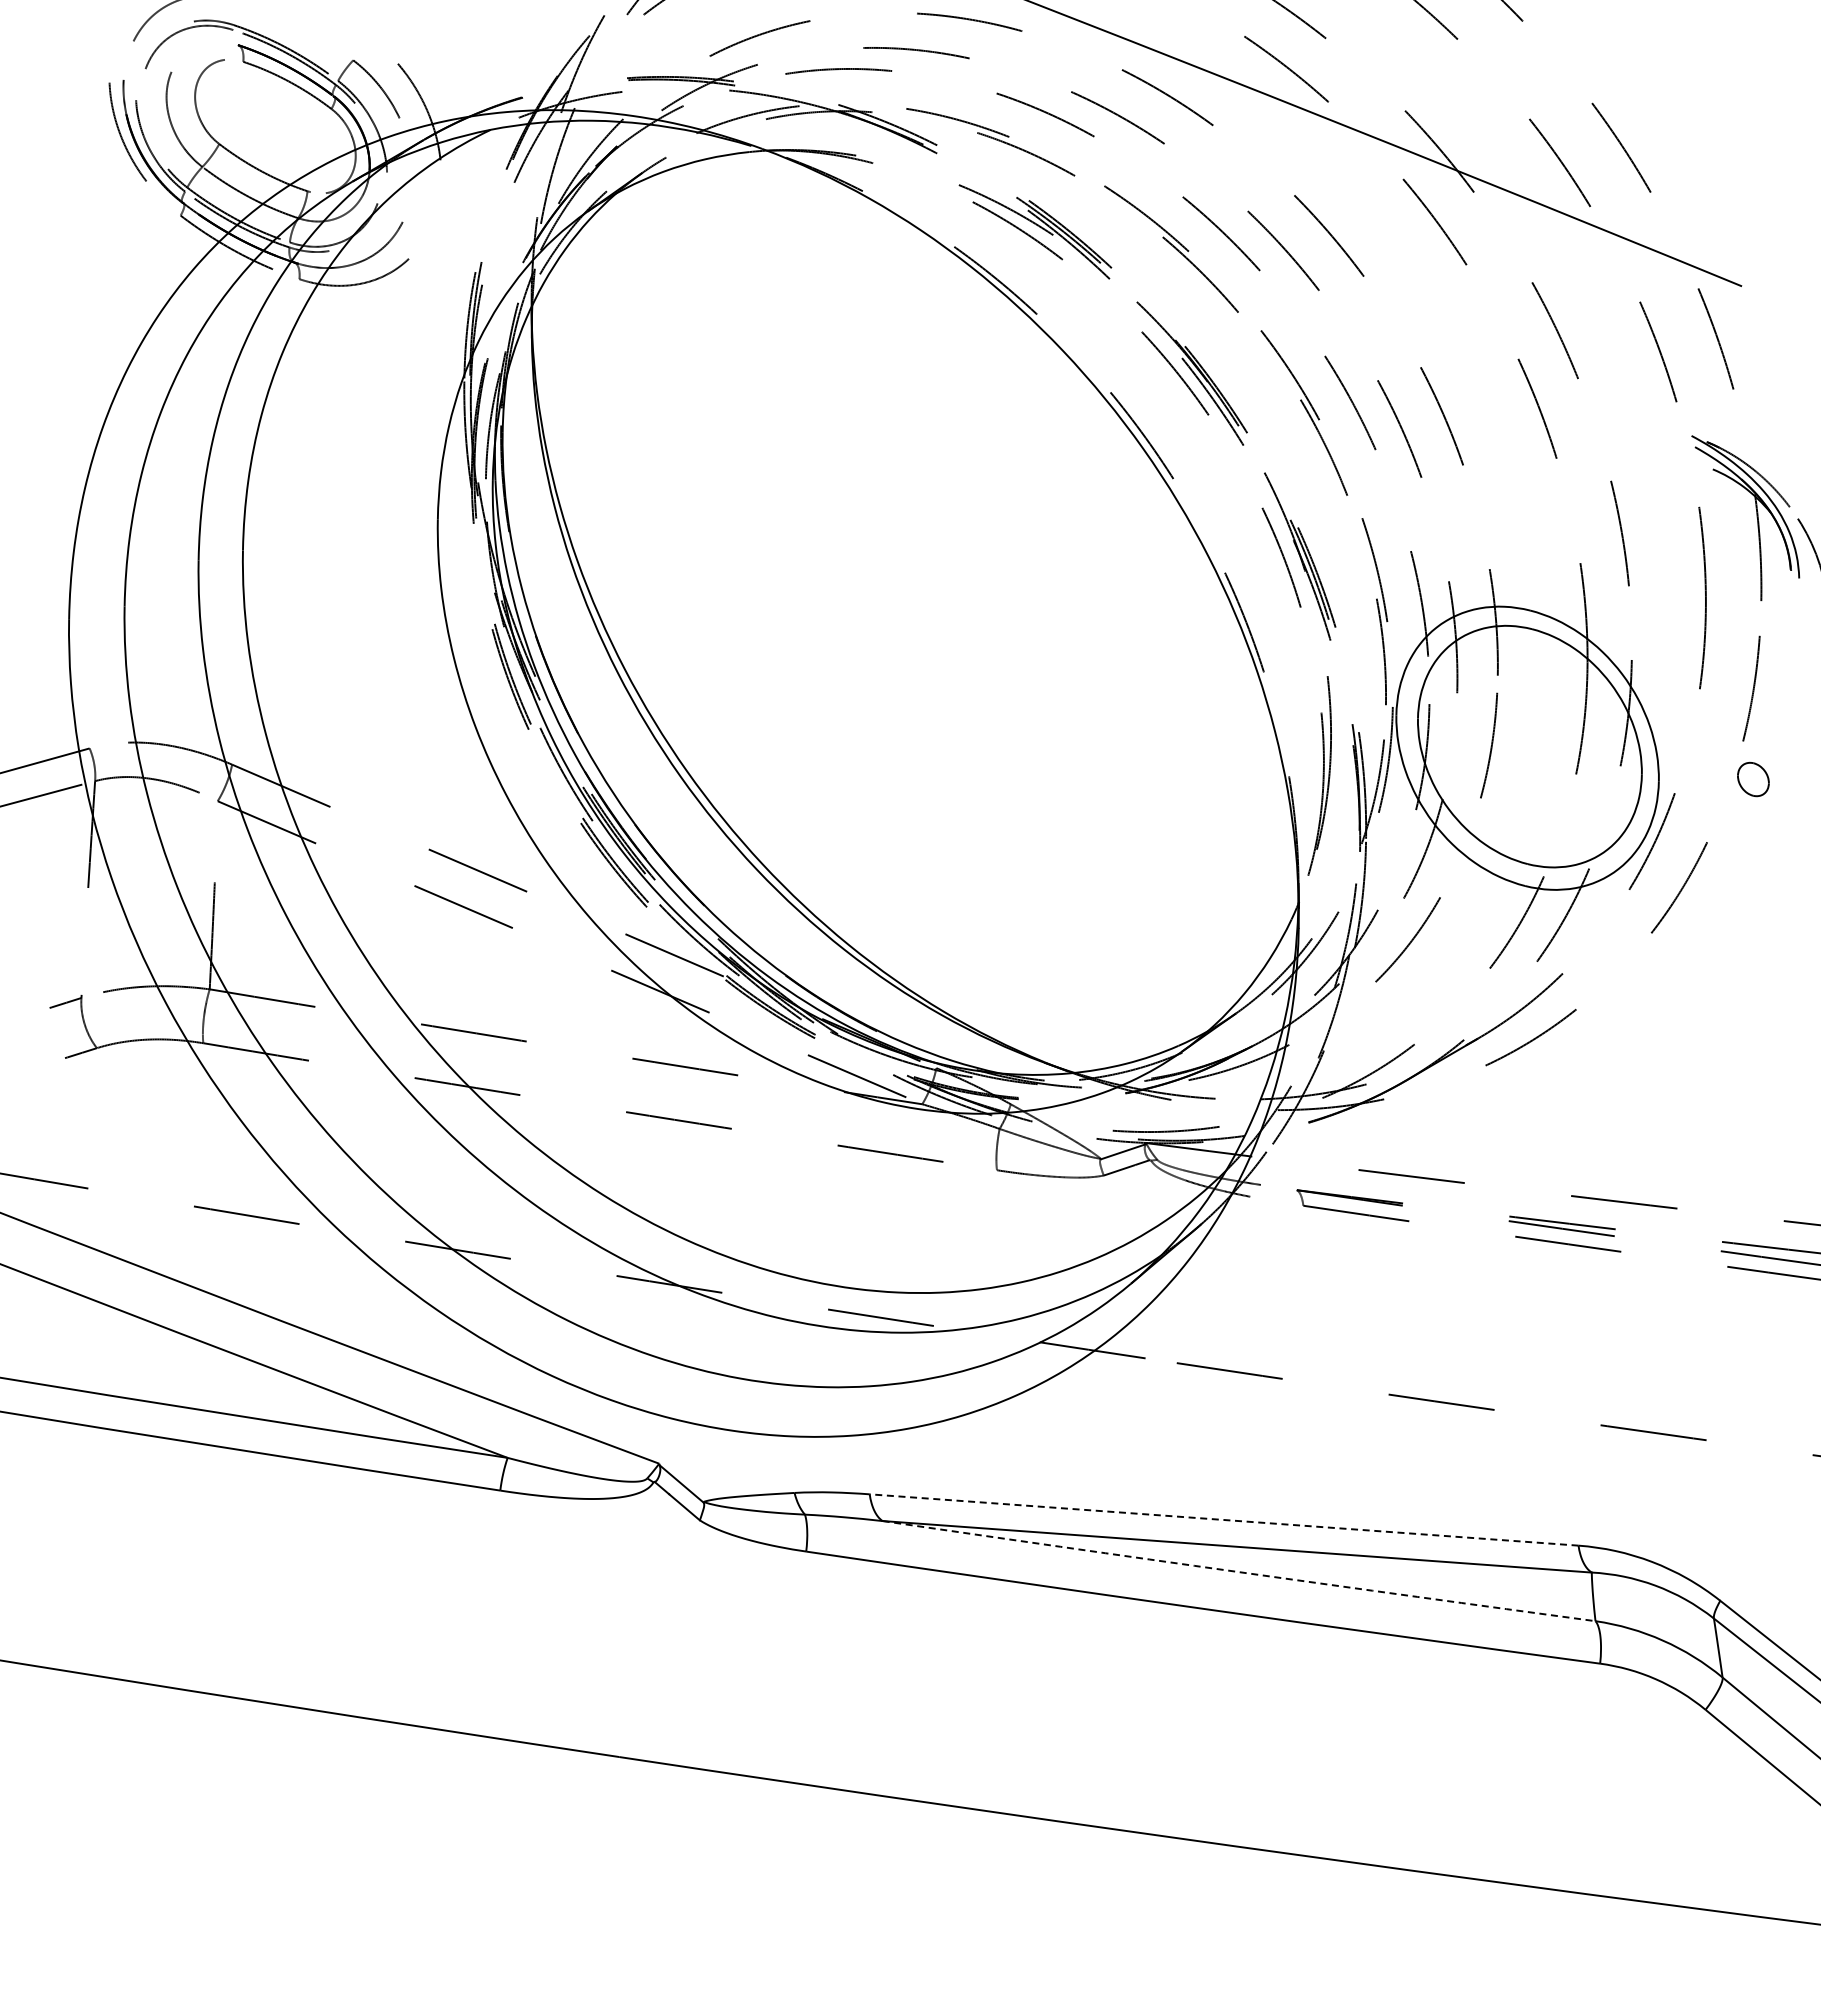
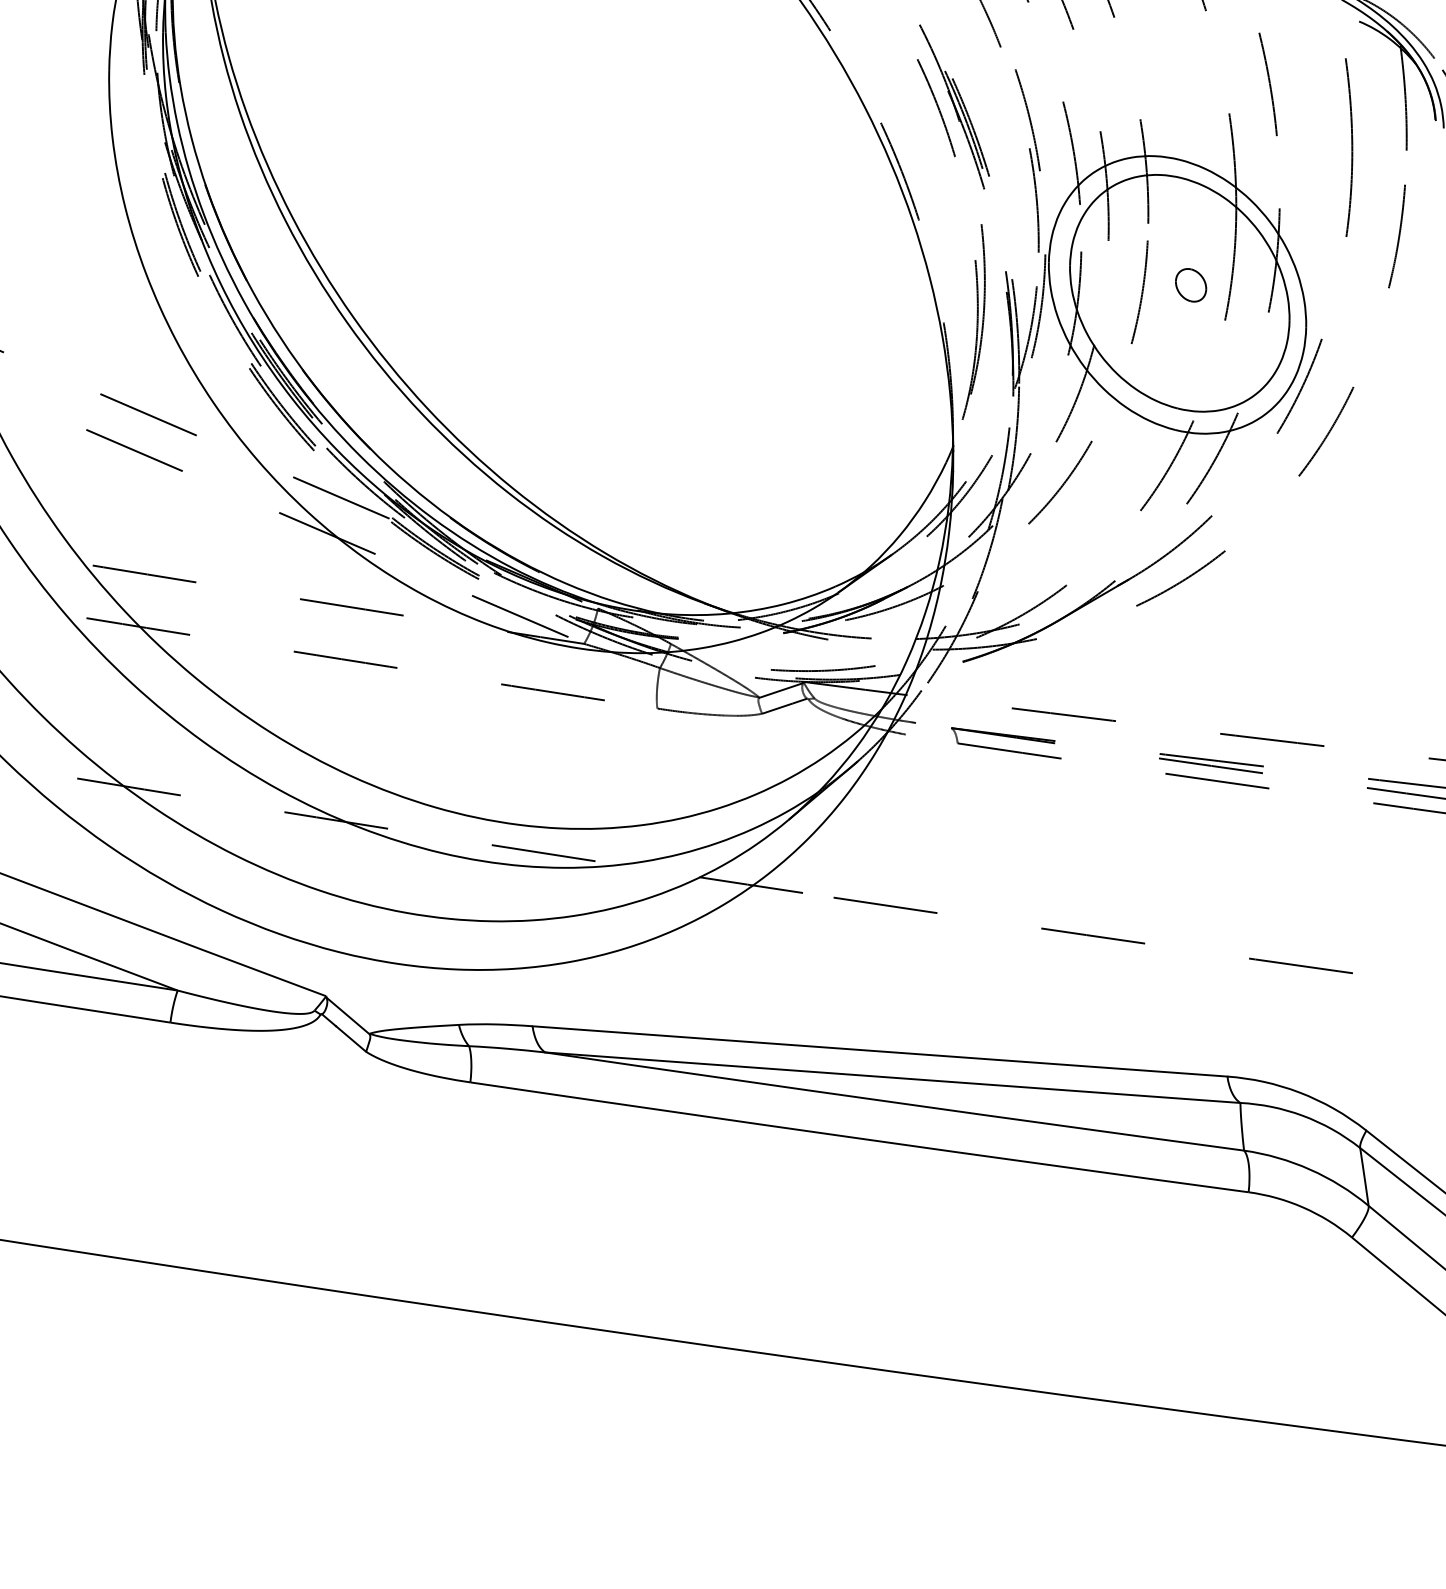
part: (1753, 779) -> (1191, 285), moved
line: (1223, 1519) -> (879, 1050), dashed -> solid
arc: (1238, 1572) -> (894, 1102), dashed -> solid

